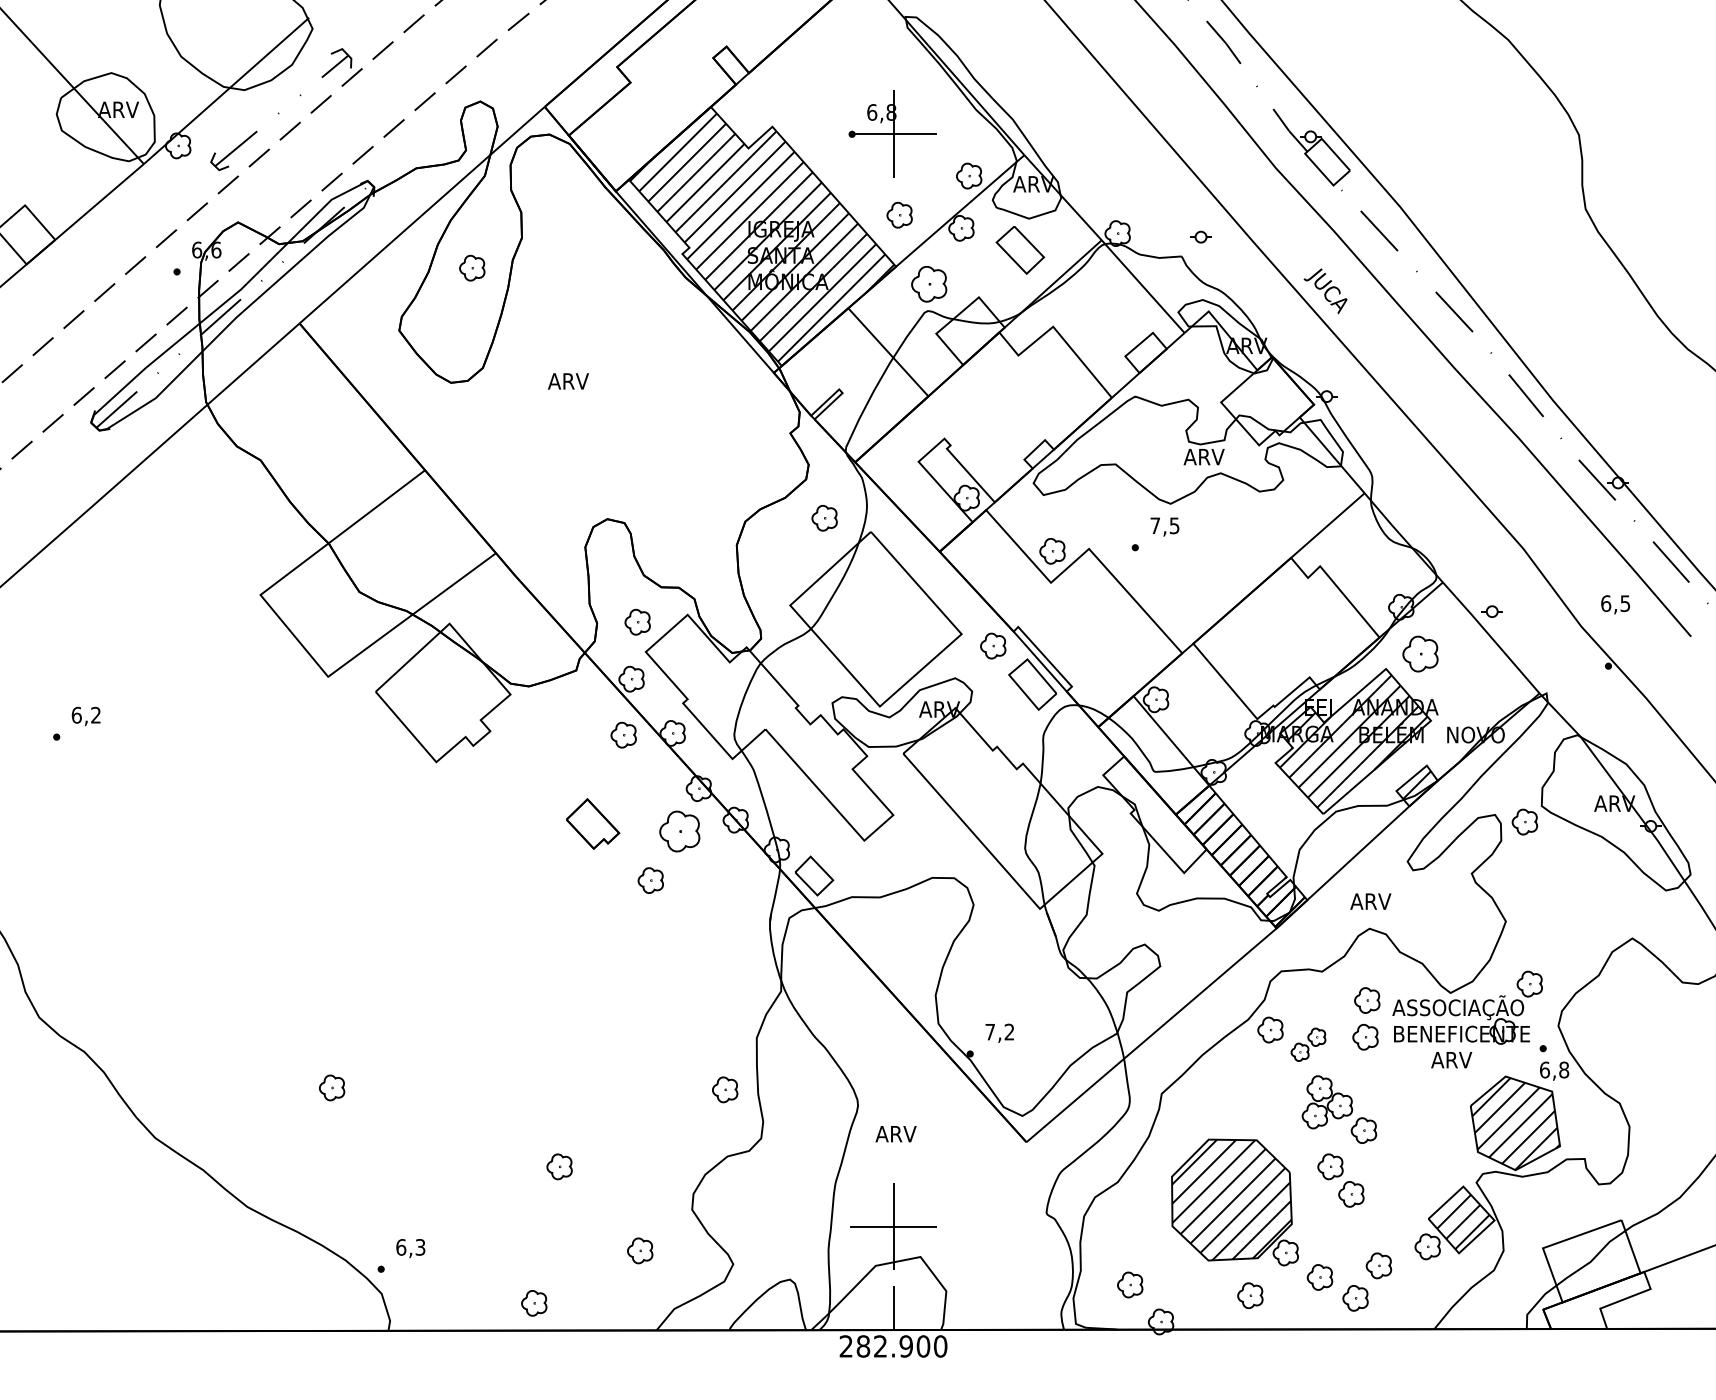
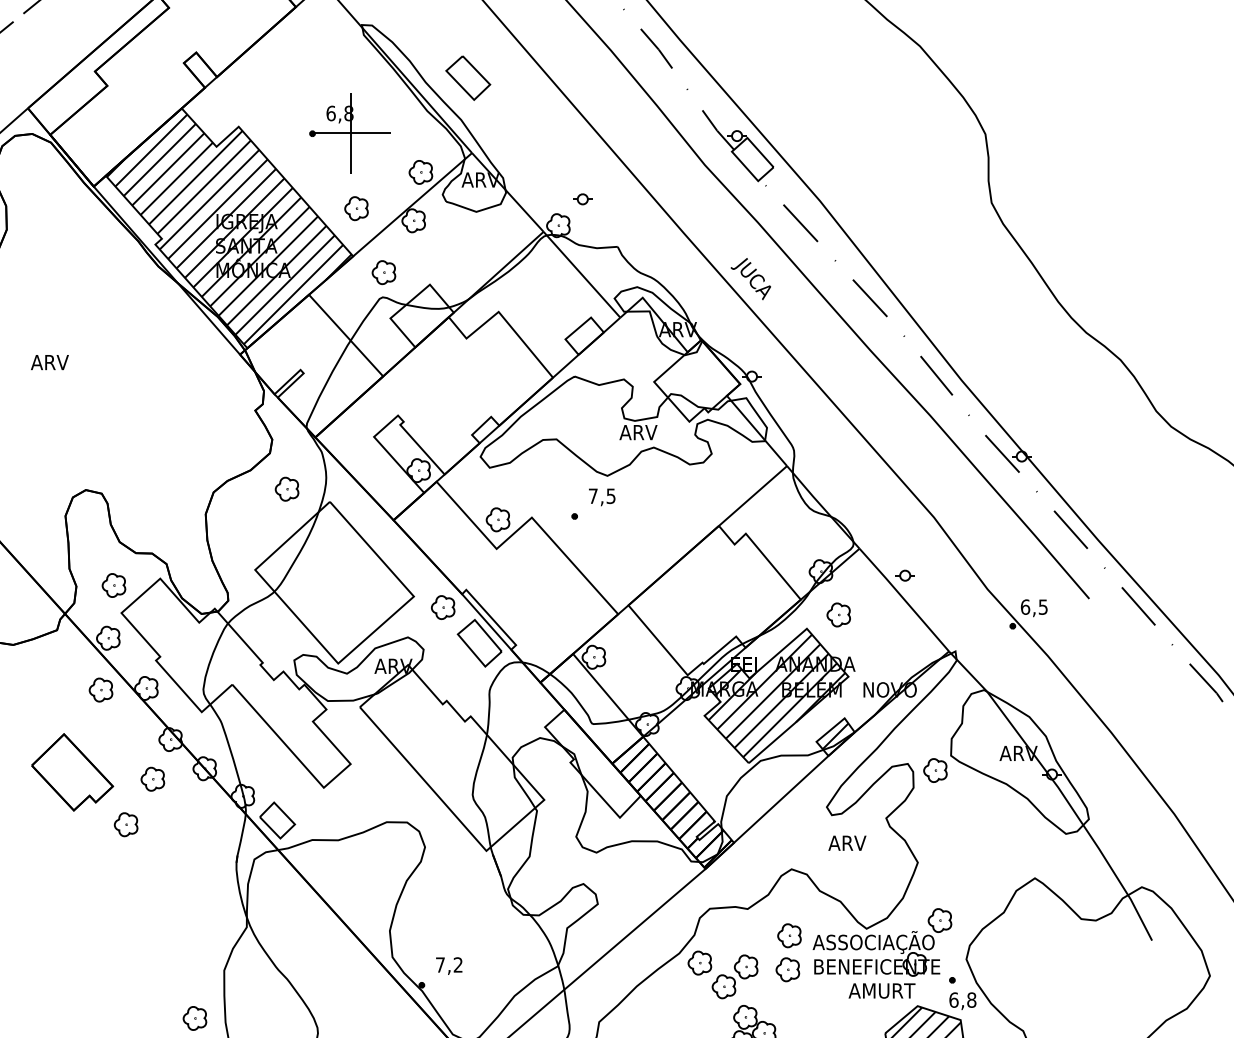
part: (1200, 236) -> (582, 198), moved
part: (1020, 250) -> (468, 78), moved
part: (929, 284) -> (384, 272), size x0.71
text: (1615, 604) -> (1034, 607), moved
part: (1420, 653) -> (838, 614), size x0.71
part: (592, 823) -> (72, 771), size x1.67
part: (679, 831) -> (152, 779), size x0.62
text: (1370, 901) -> (847, 843), moved
part: (1308, 1044) -> (735, 976), size x1.43
text: (1475, 1060) -> (889, 991), ARV -> AMURT

